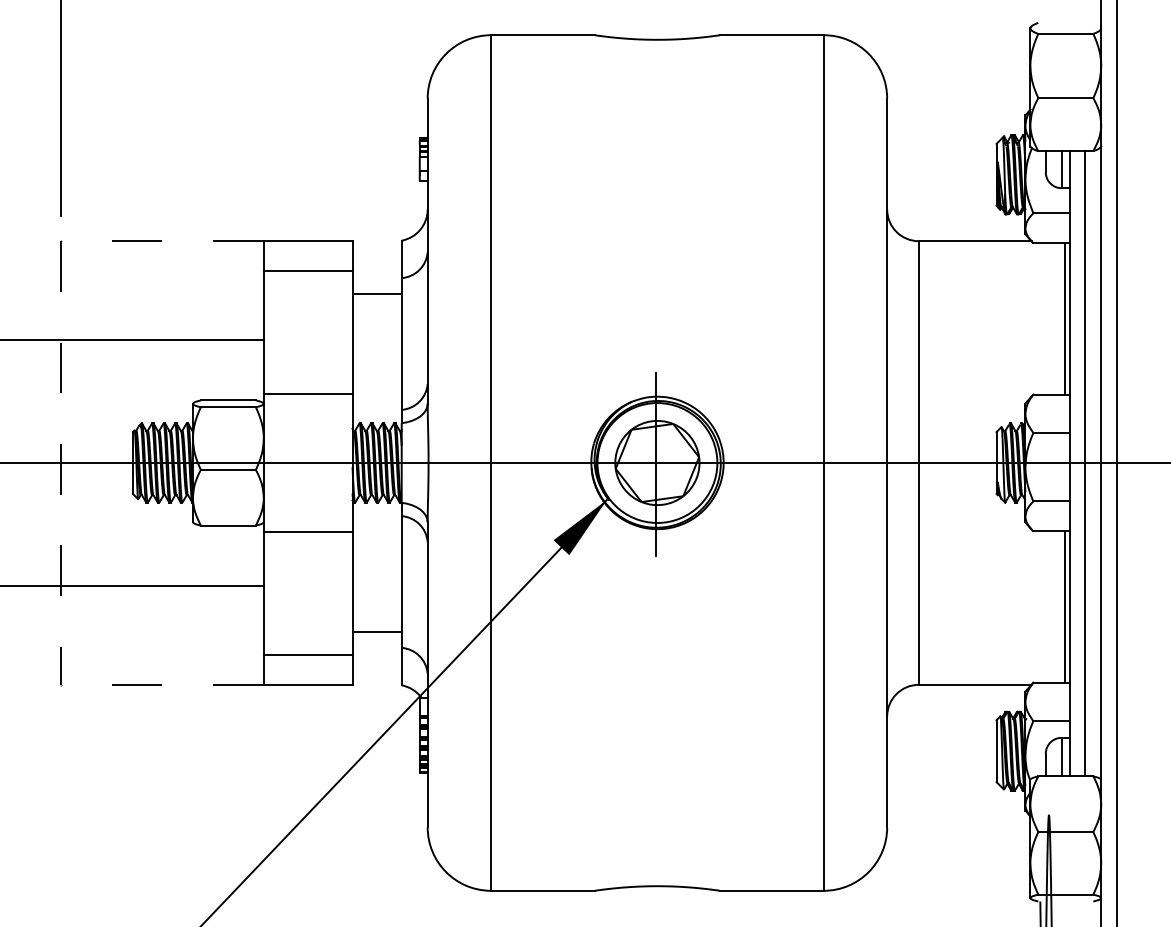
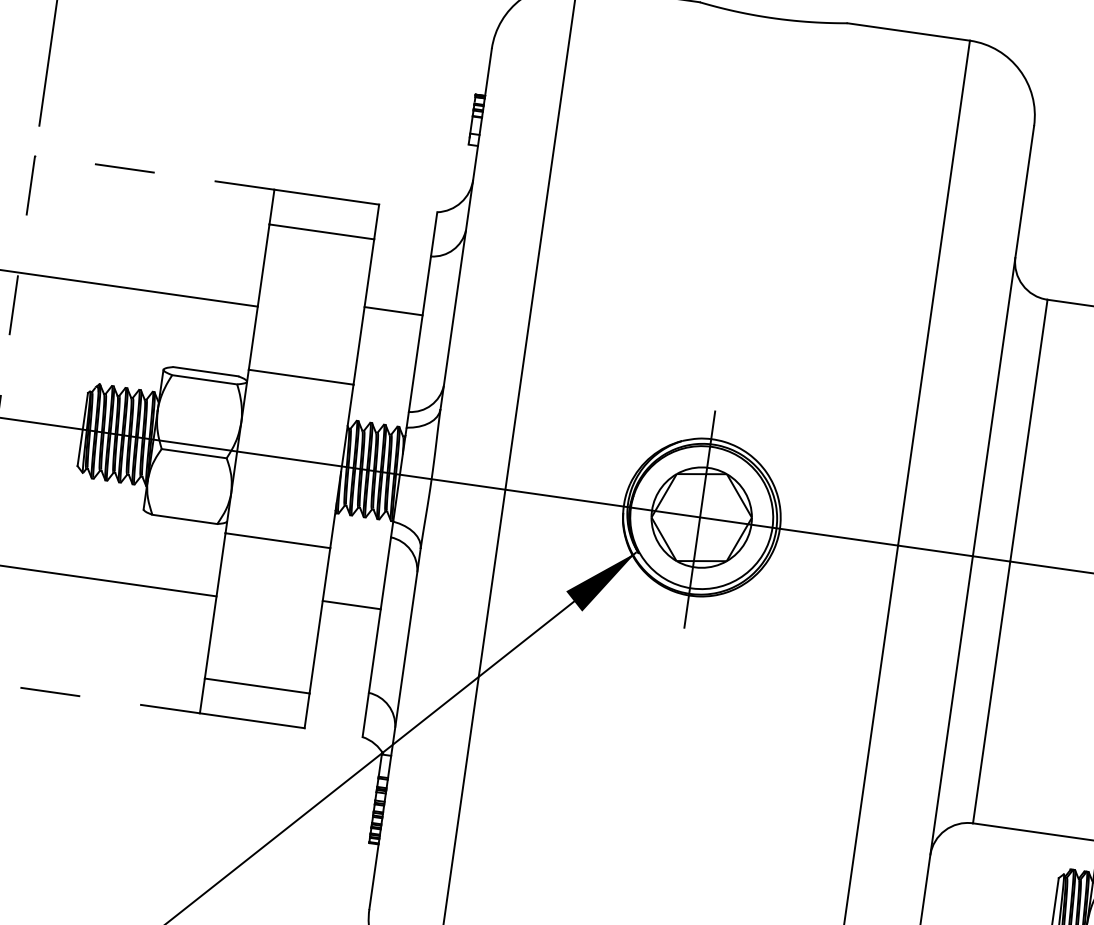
line: (376, 293) -> (392, 310), moved
line: (376, 632) -> (350, 605), moved

